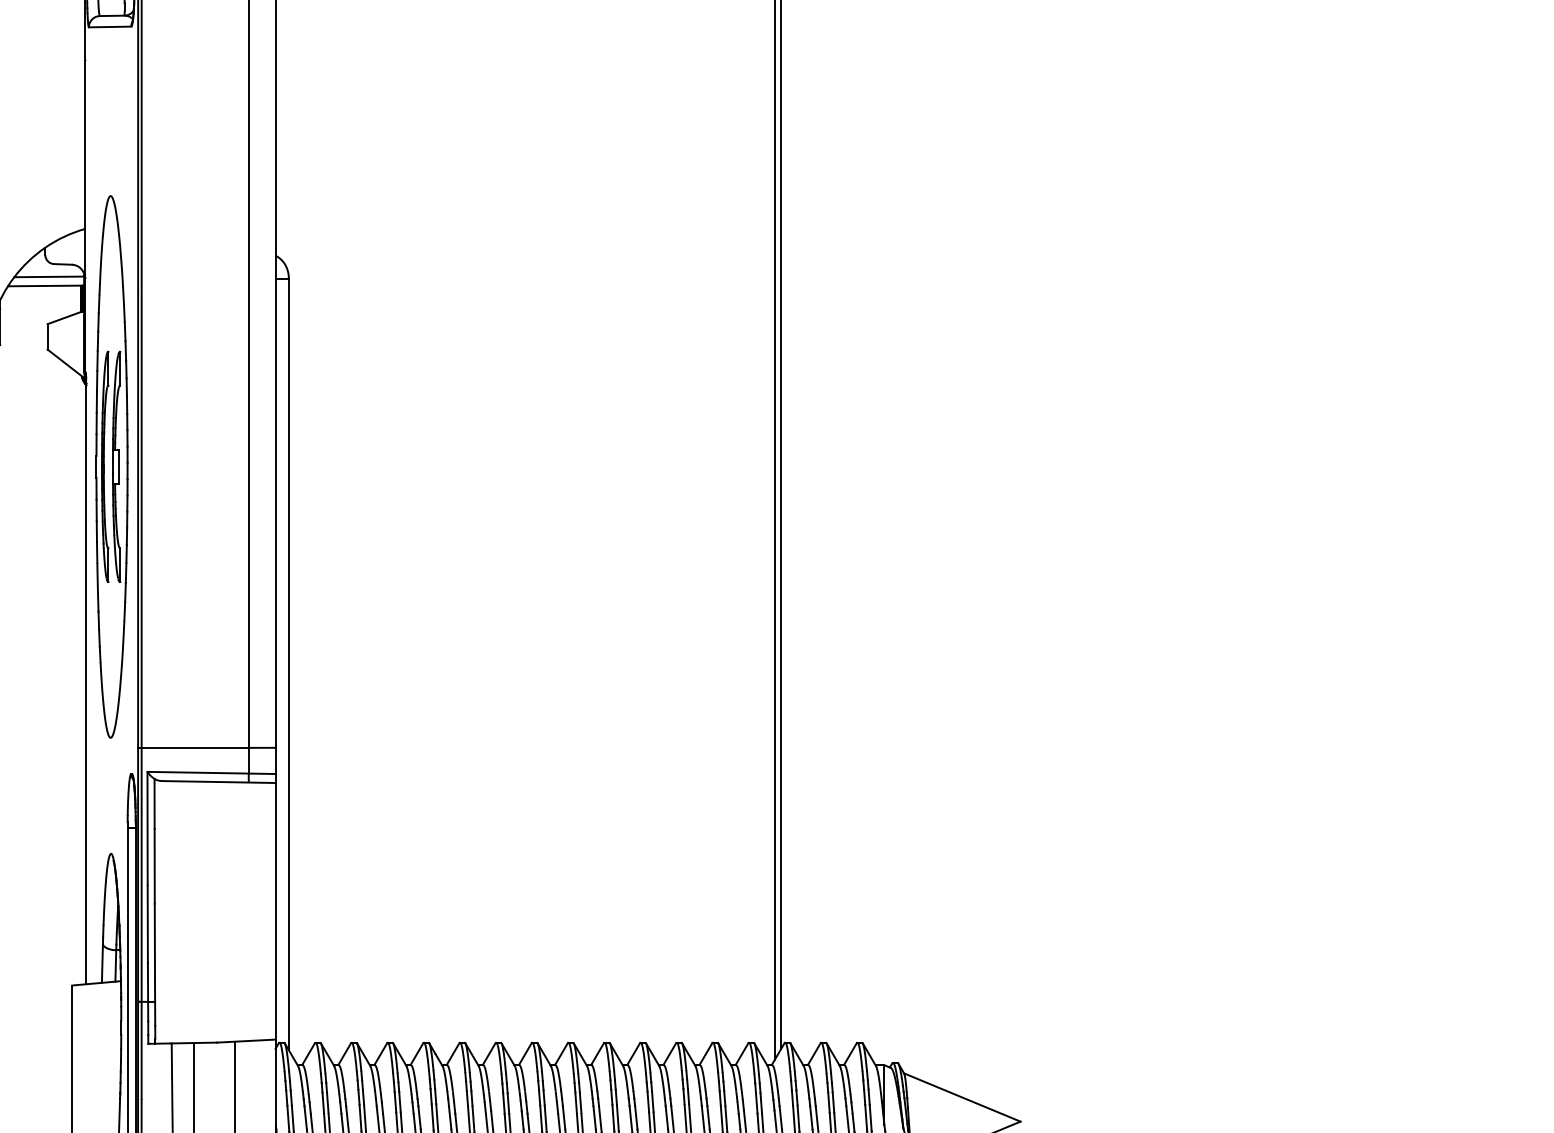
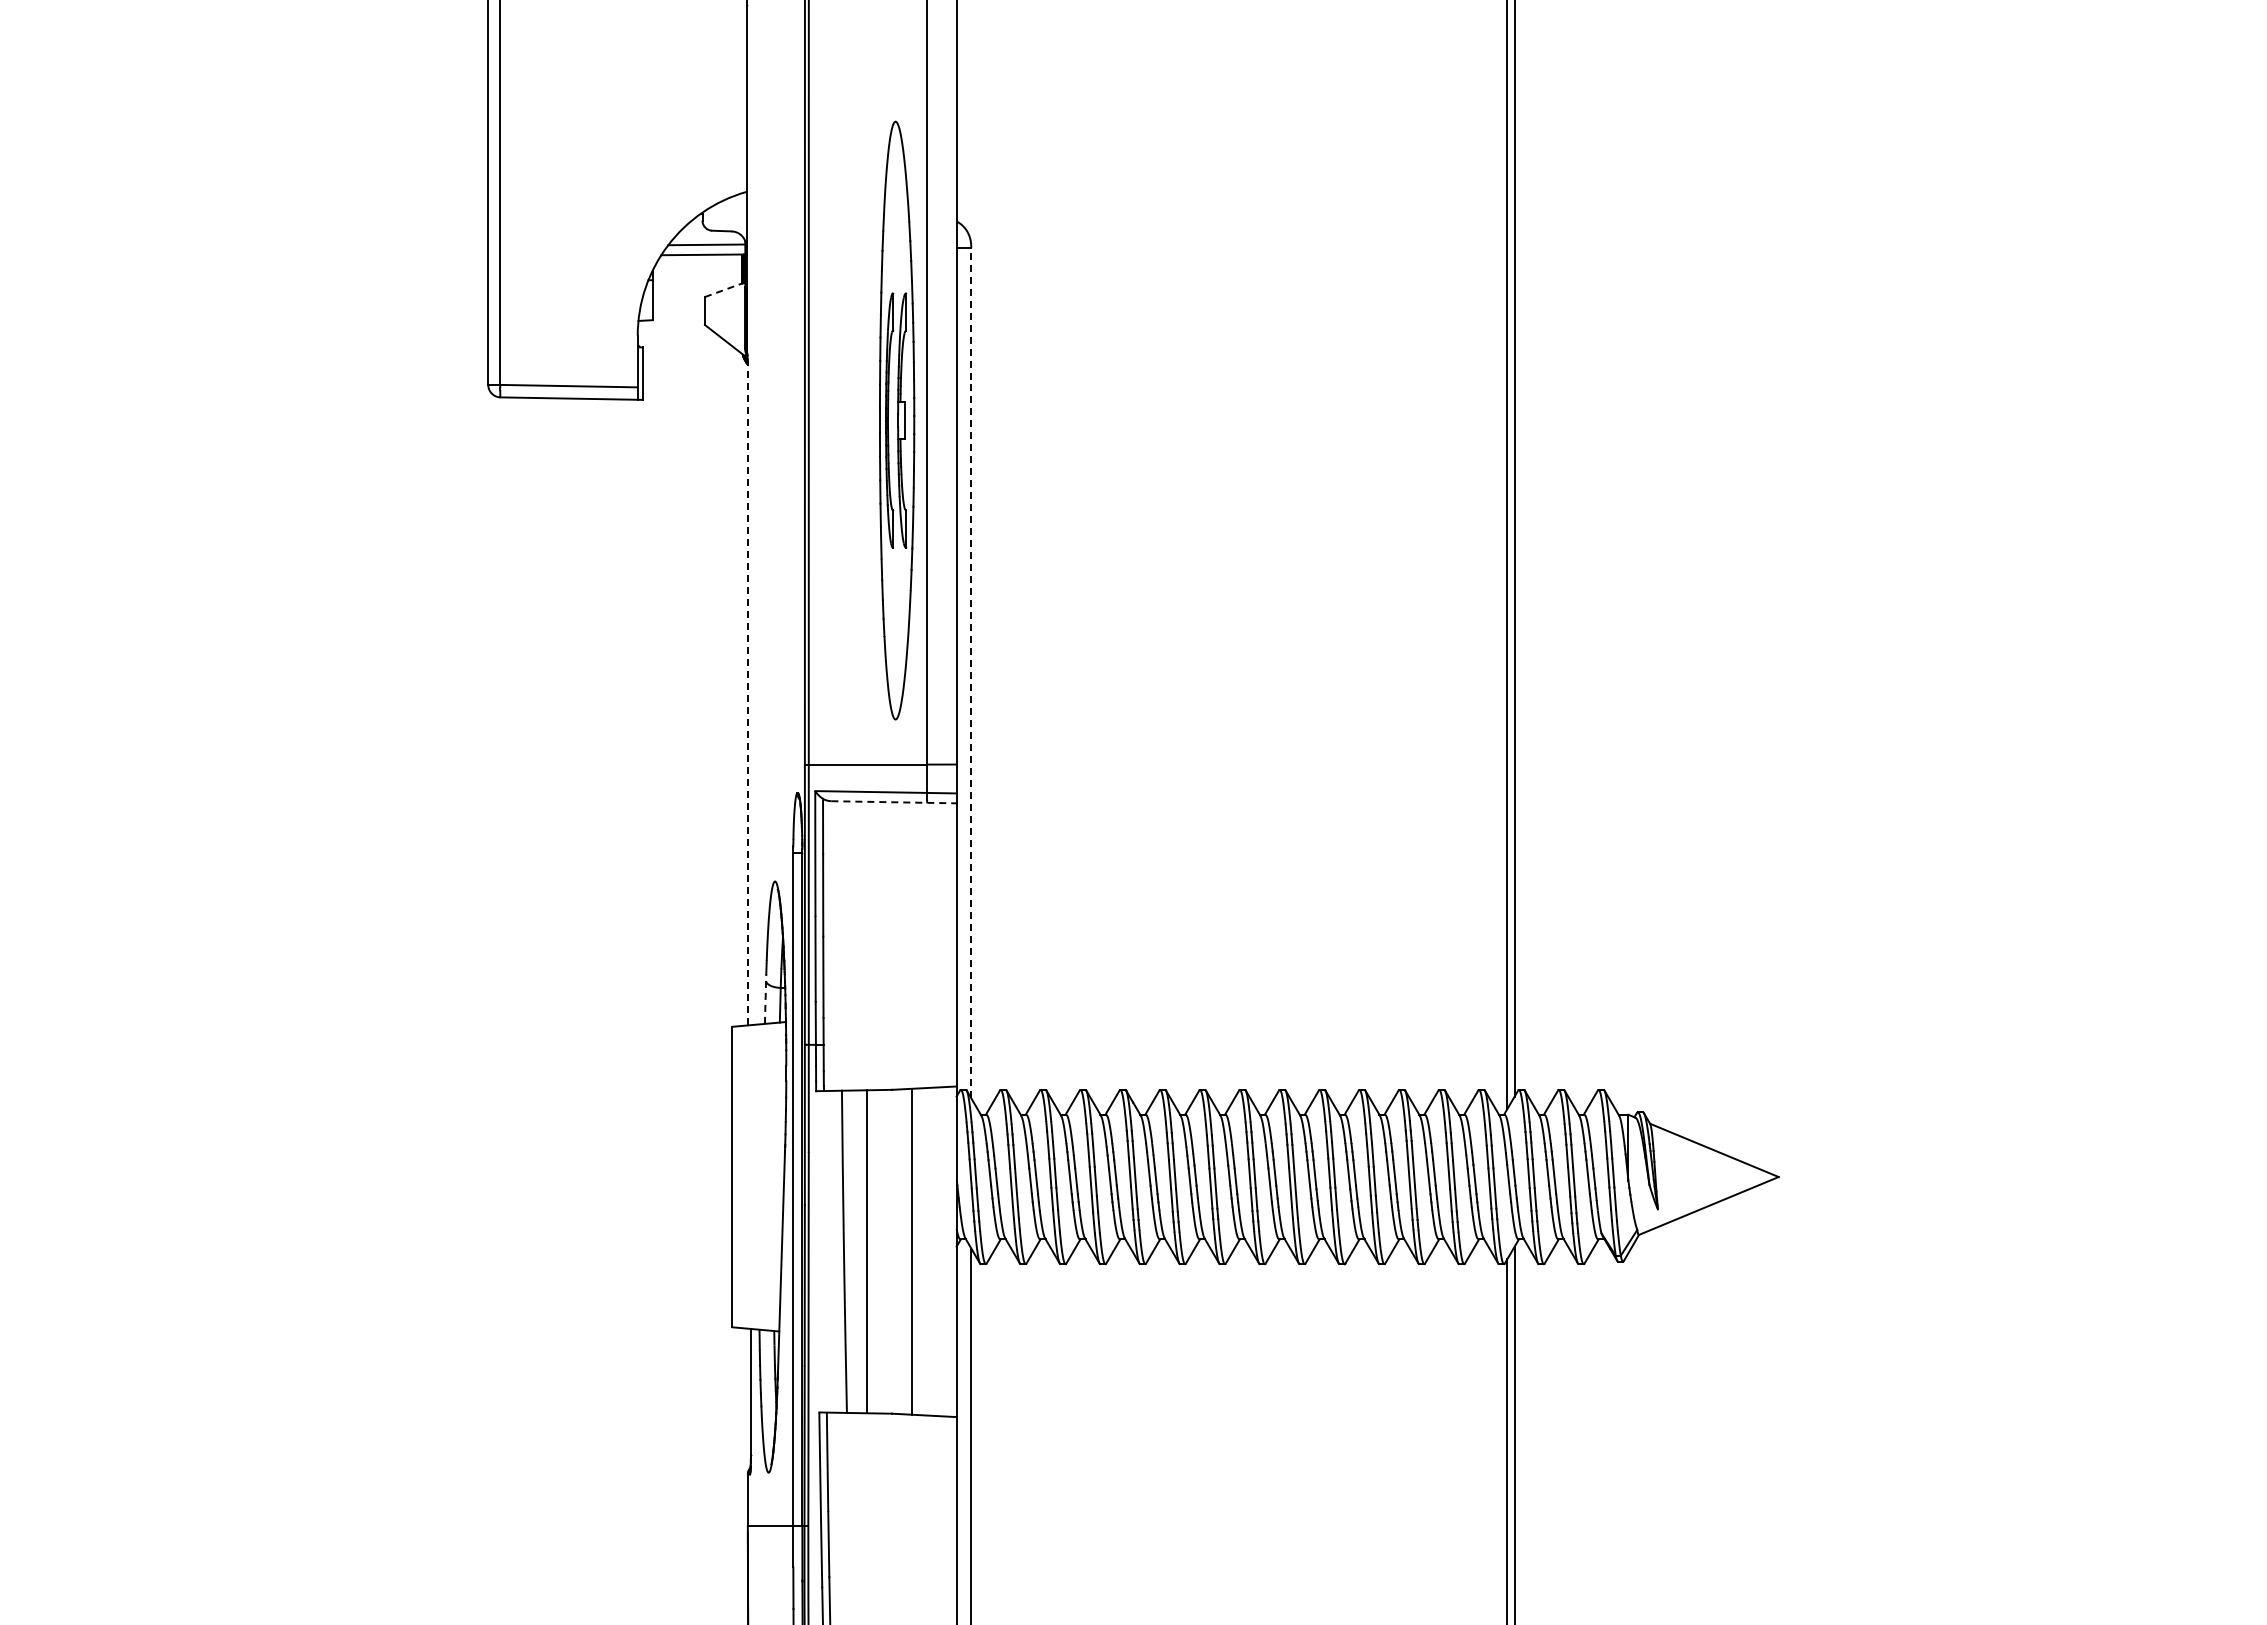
line: (64, 318) -> (723, 290), solid -> dashed
part: (112, 466) -> (897, 420), moved
line: (289, 664) -> (971, 672), solid -> dashed
line: (86, 680) -> (747, 690), solid -> dashed
line: (219, 782) -> (894, 802), solid -> dashed
line: (102, 960) -> (765, 999), solid -> dashed

